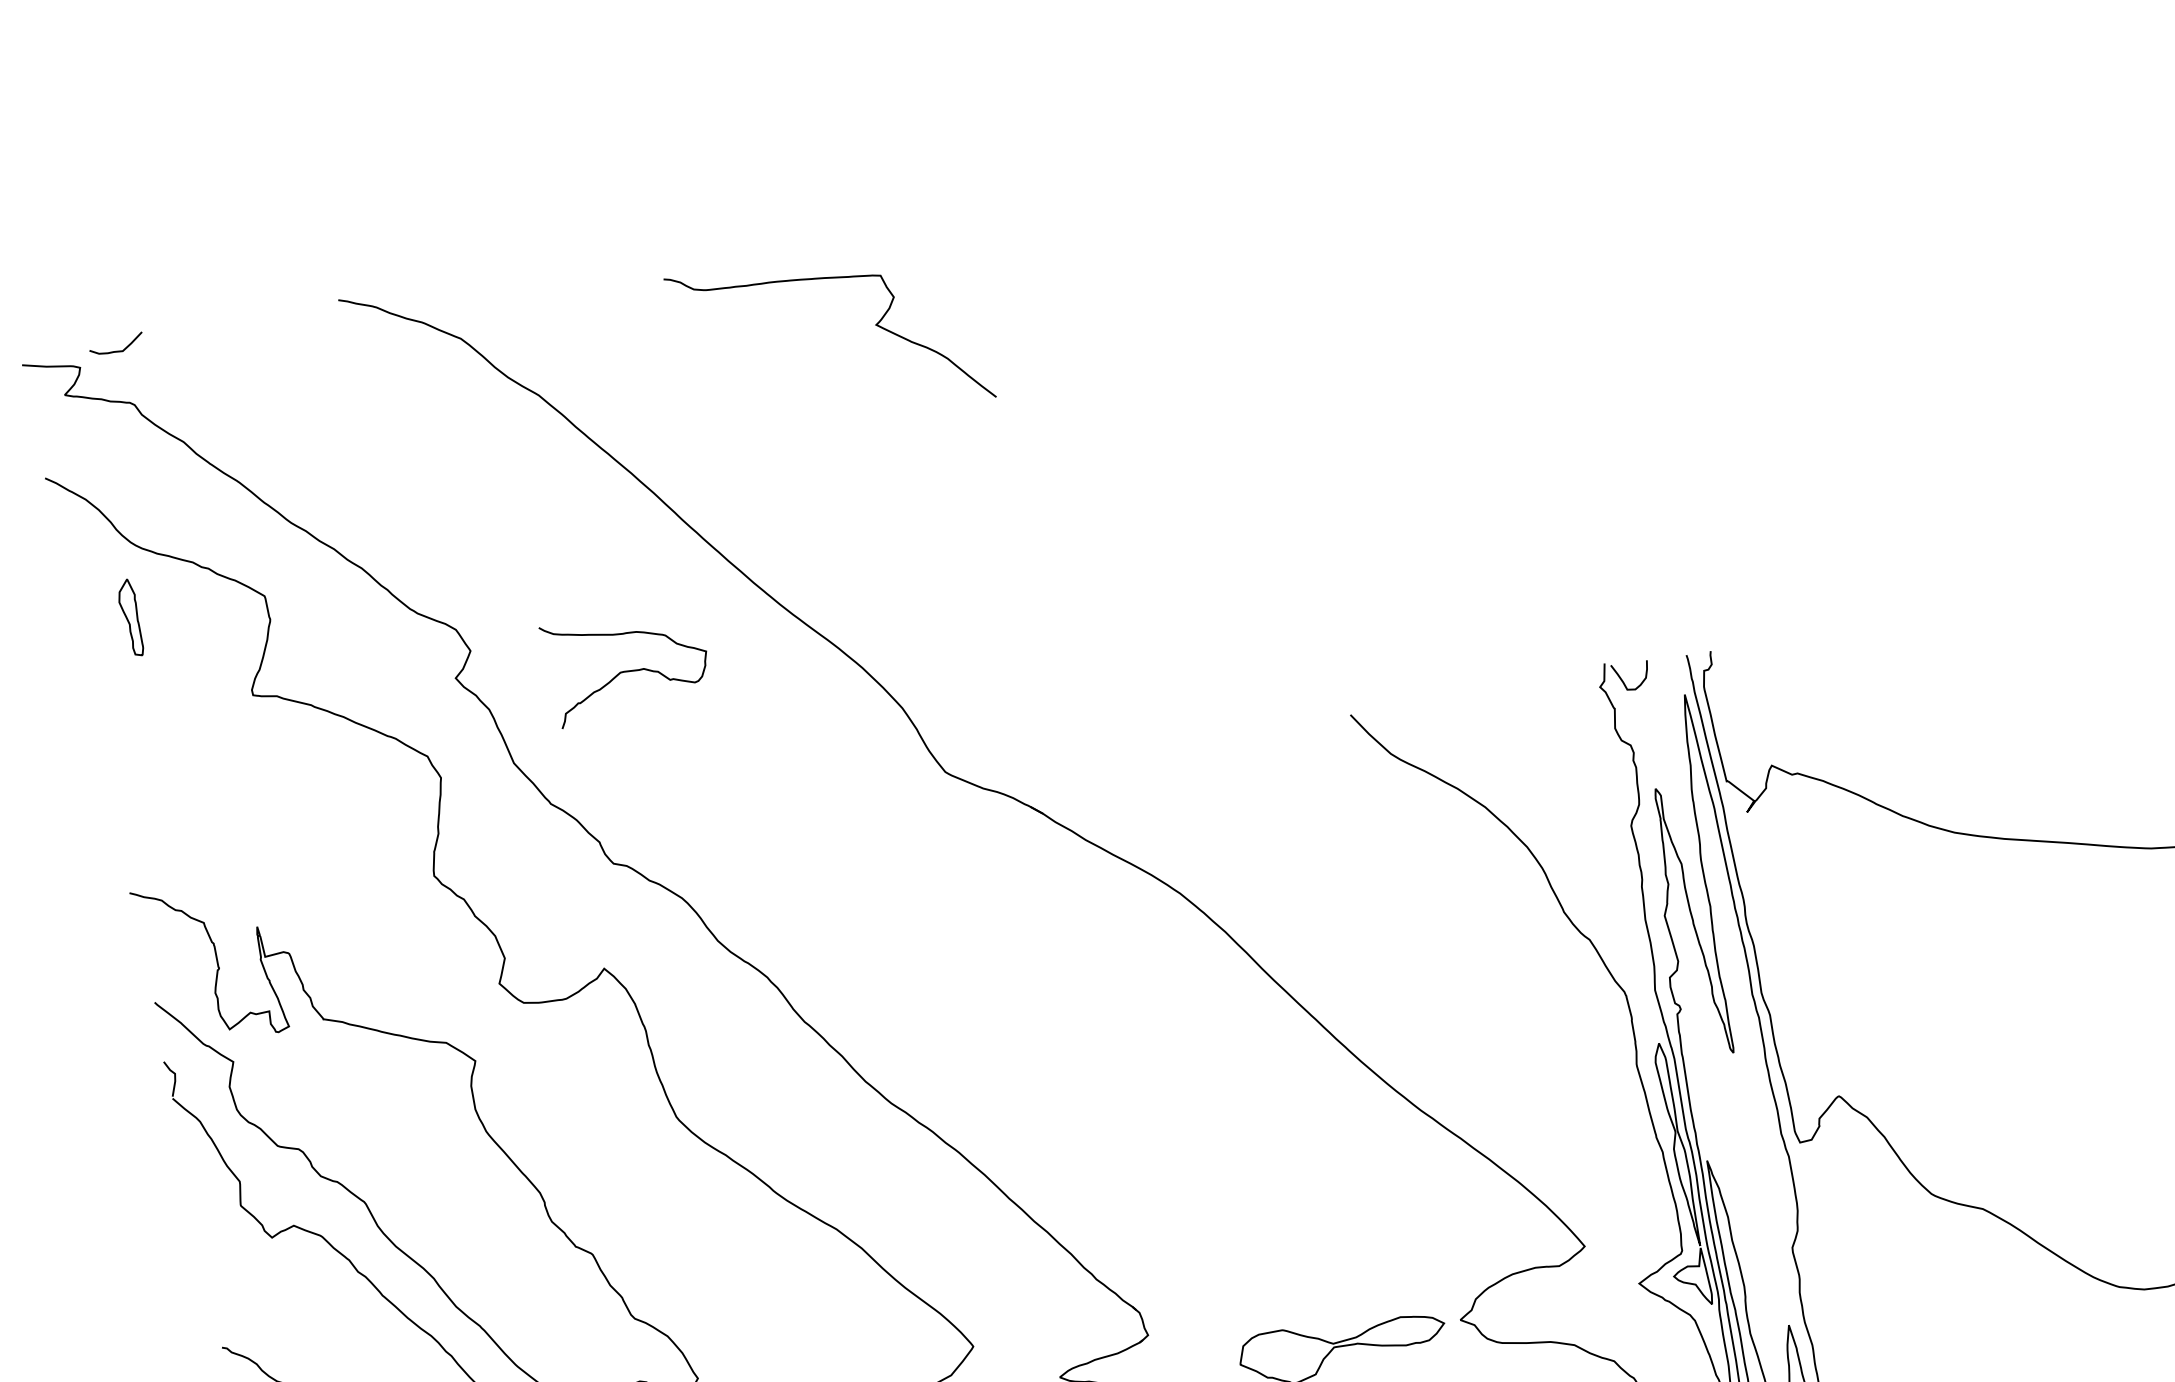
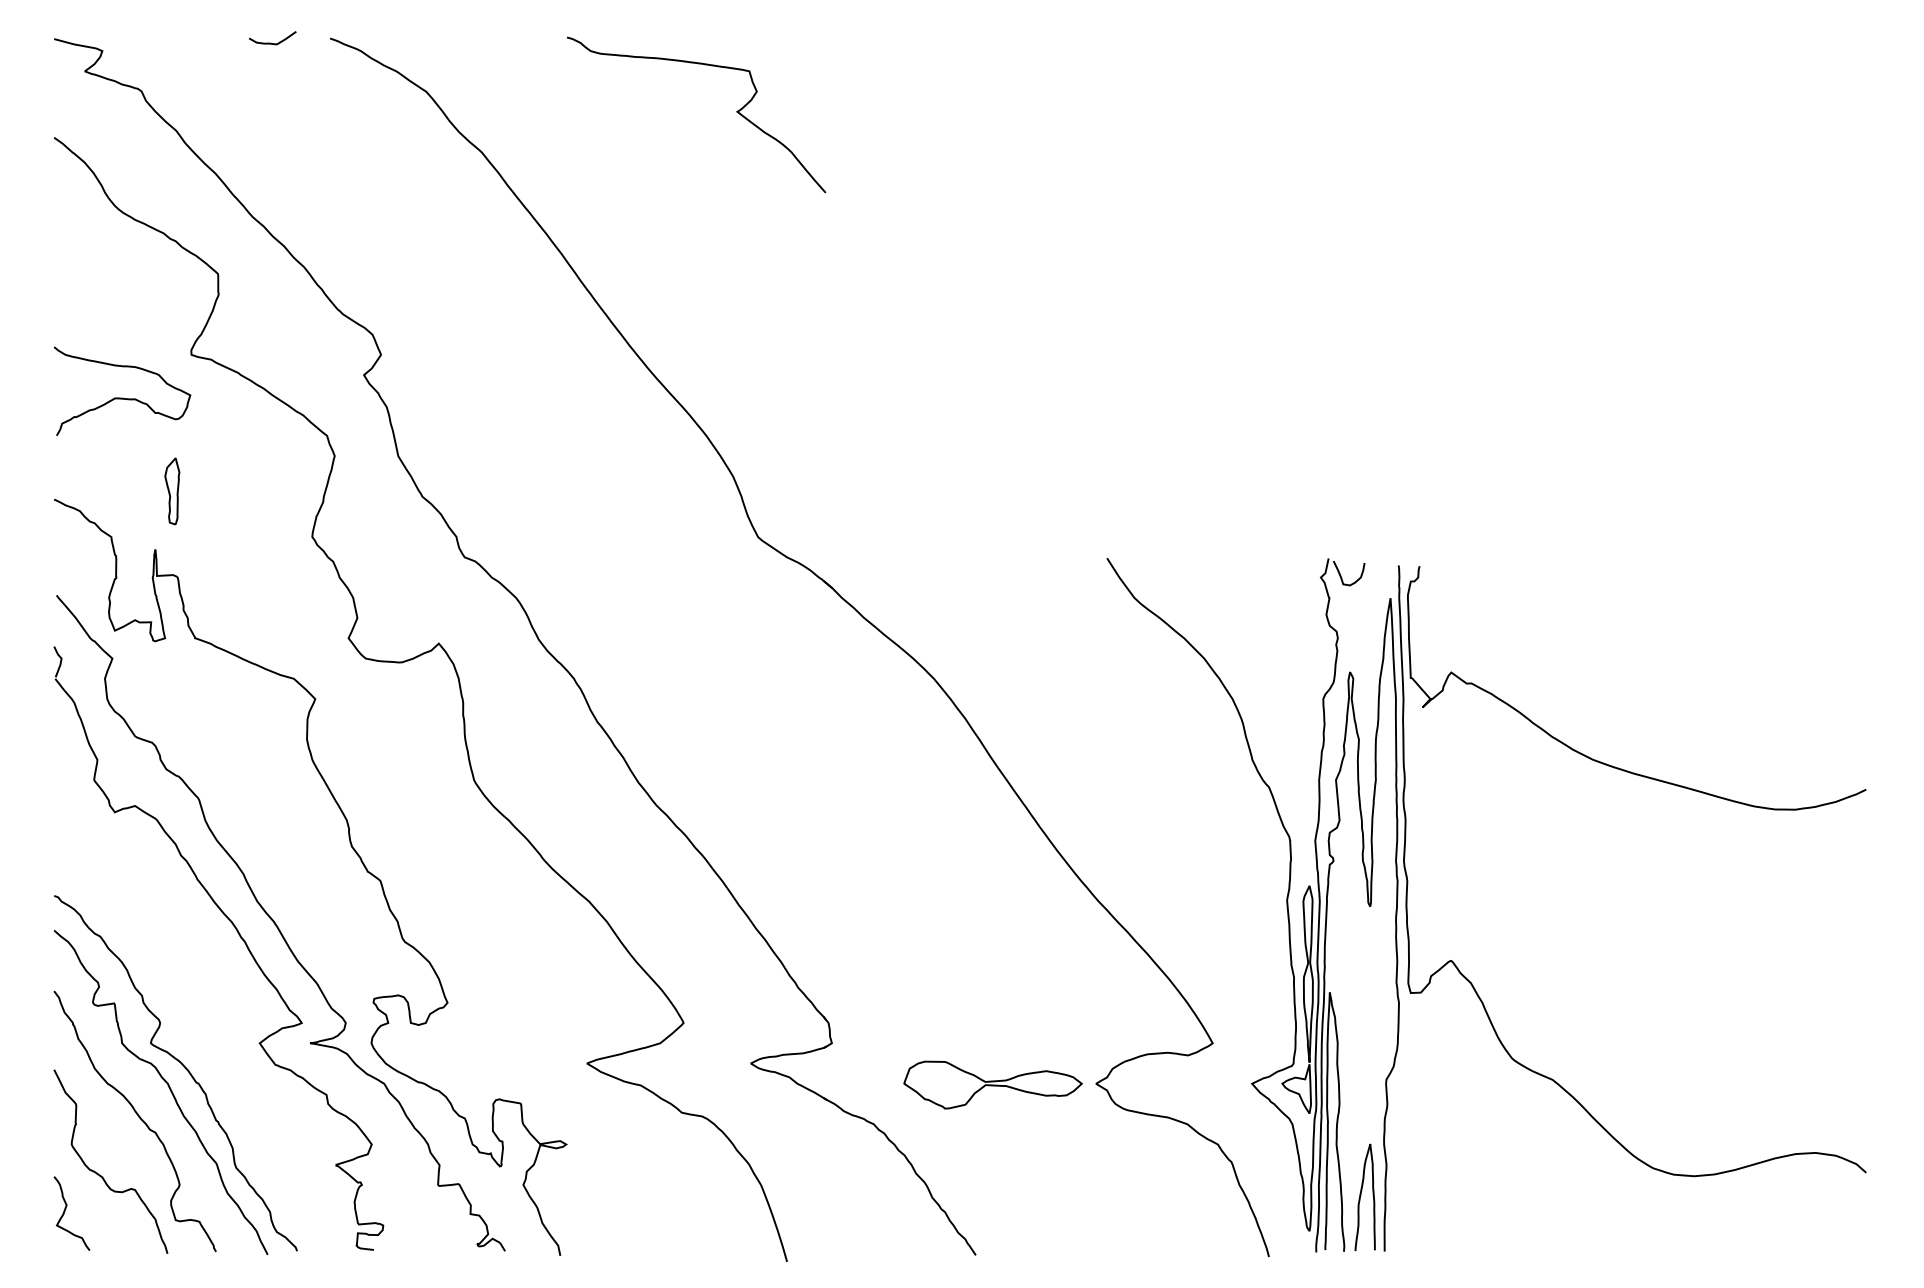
curve: (875, 325) -> (736, 112), moved
curve: (116, 350) -> (271, 42), moved
part: (131, 618) -> (172, 491), moved
curve: (628, 669) -> (122, 397), moved

